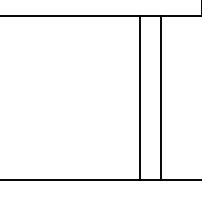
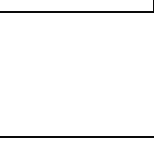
line: (140, 97) -> (107, 74), removed
line: (160, 97) -> (122, 74), removed

